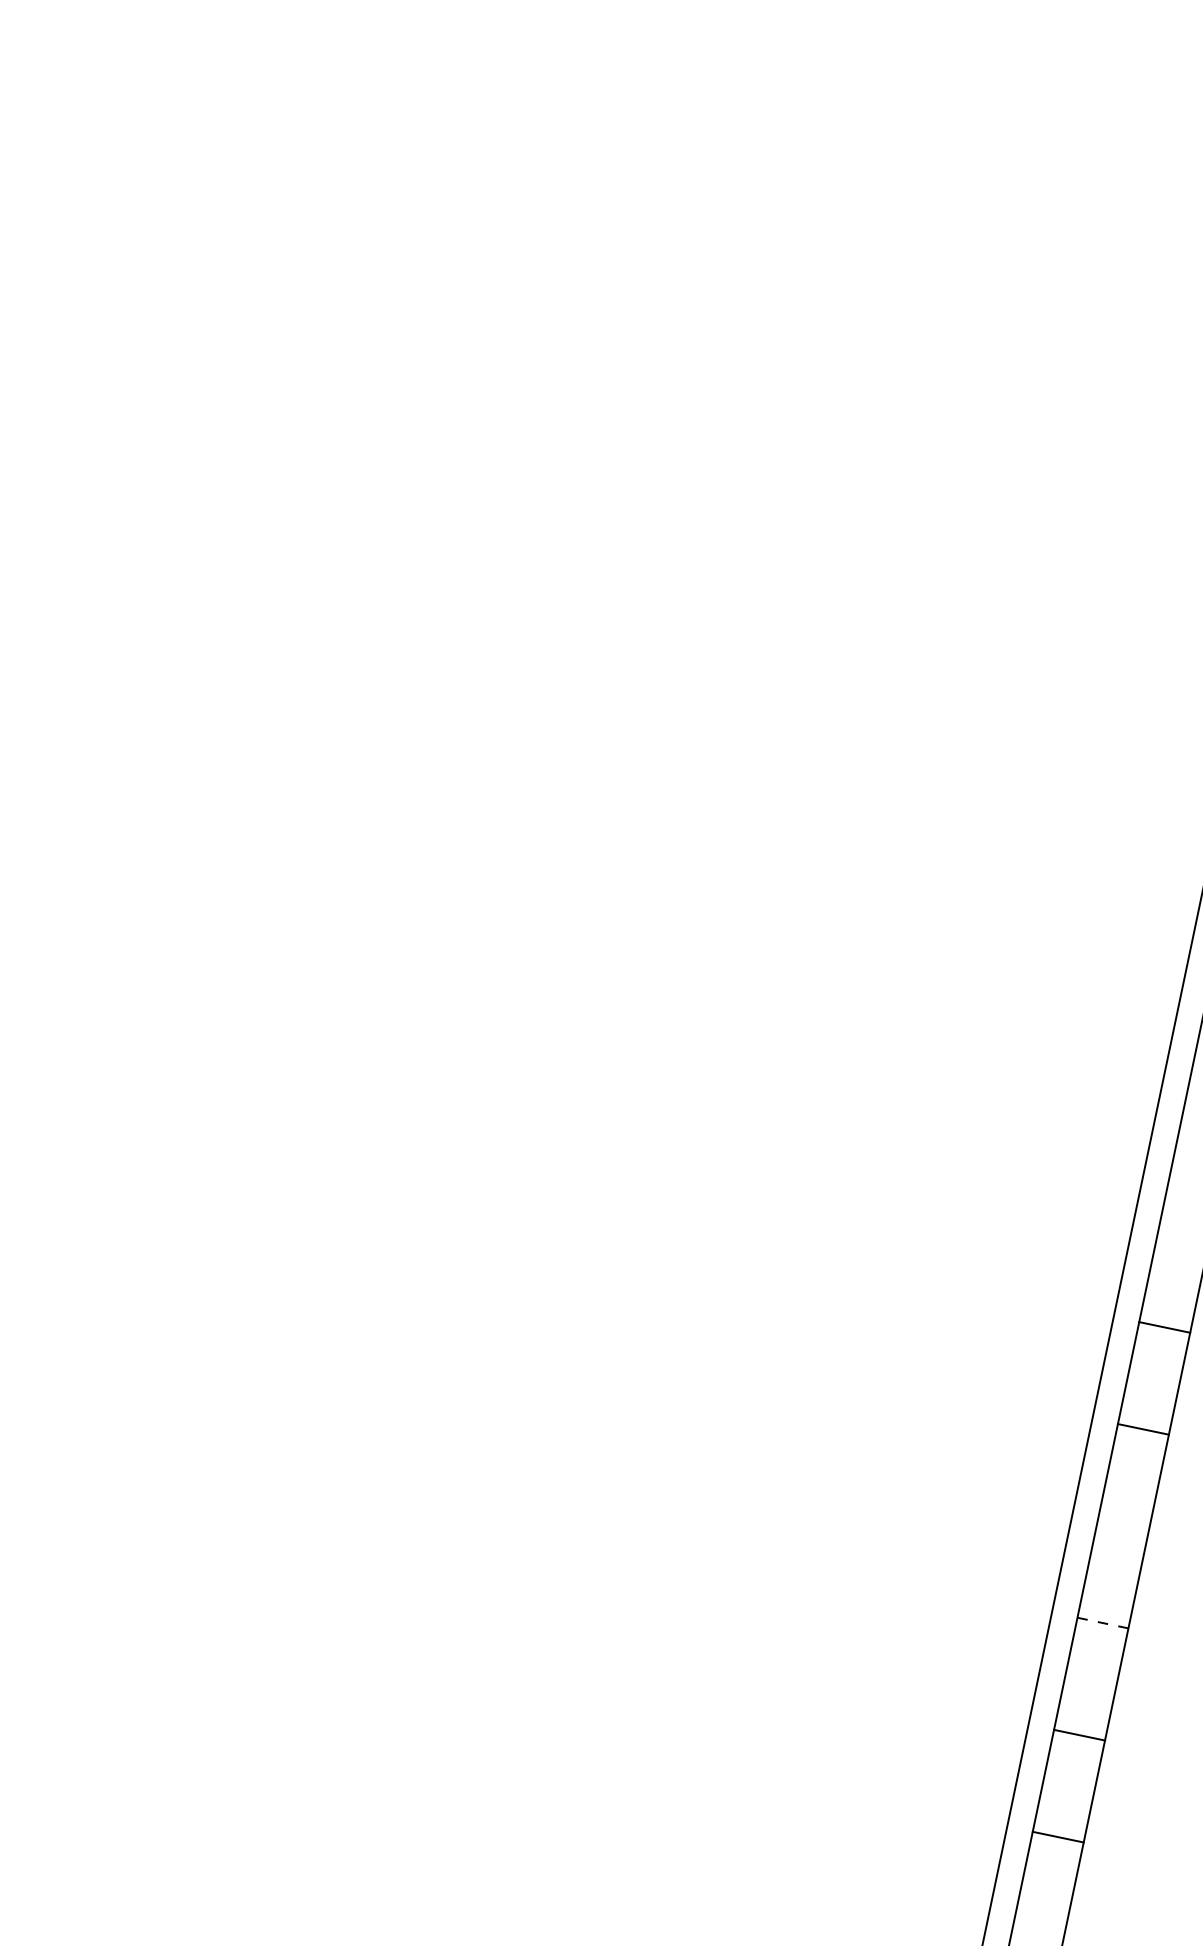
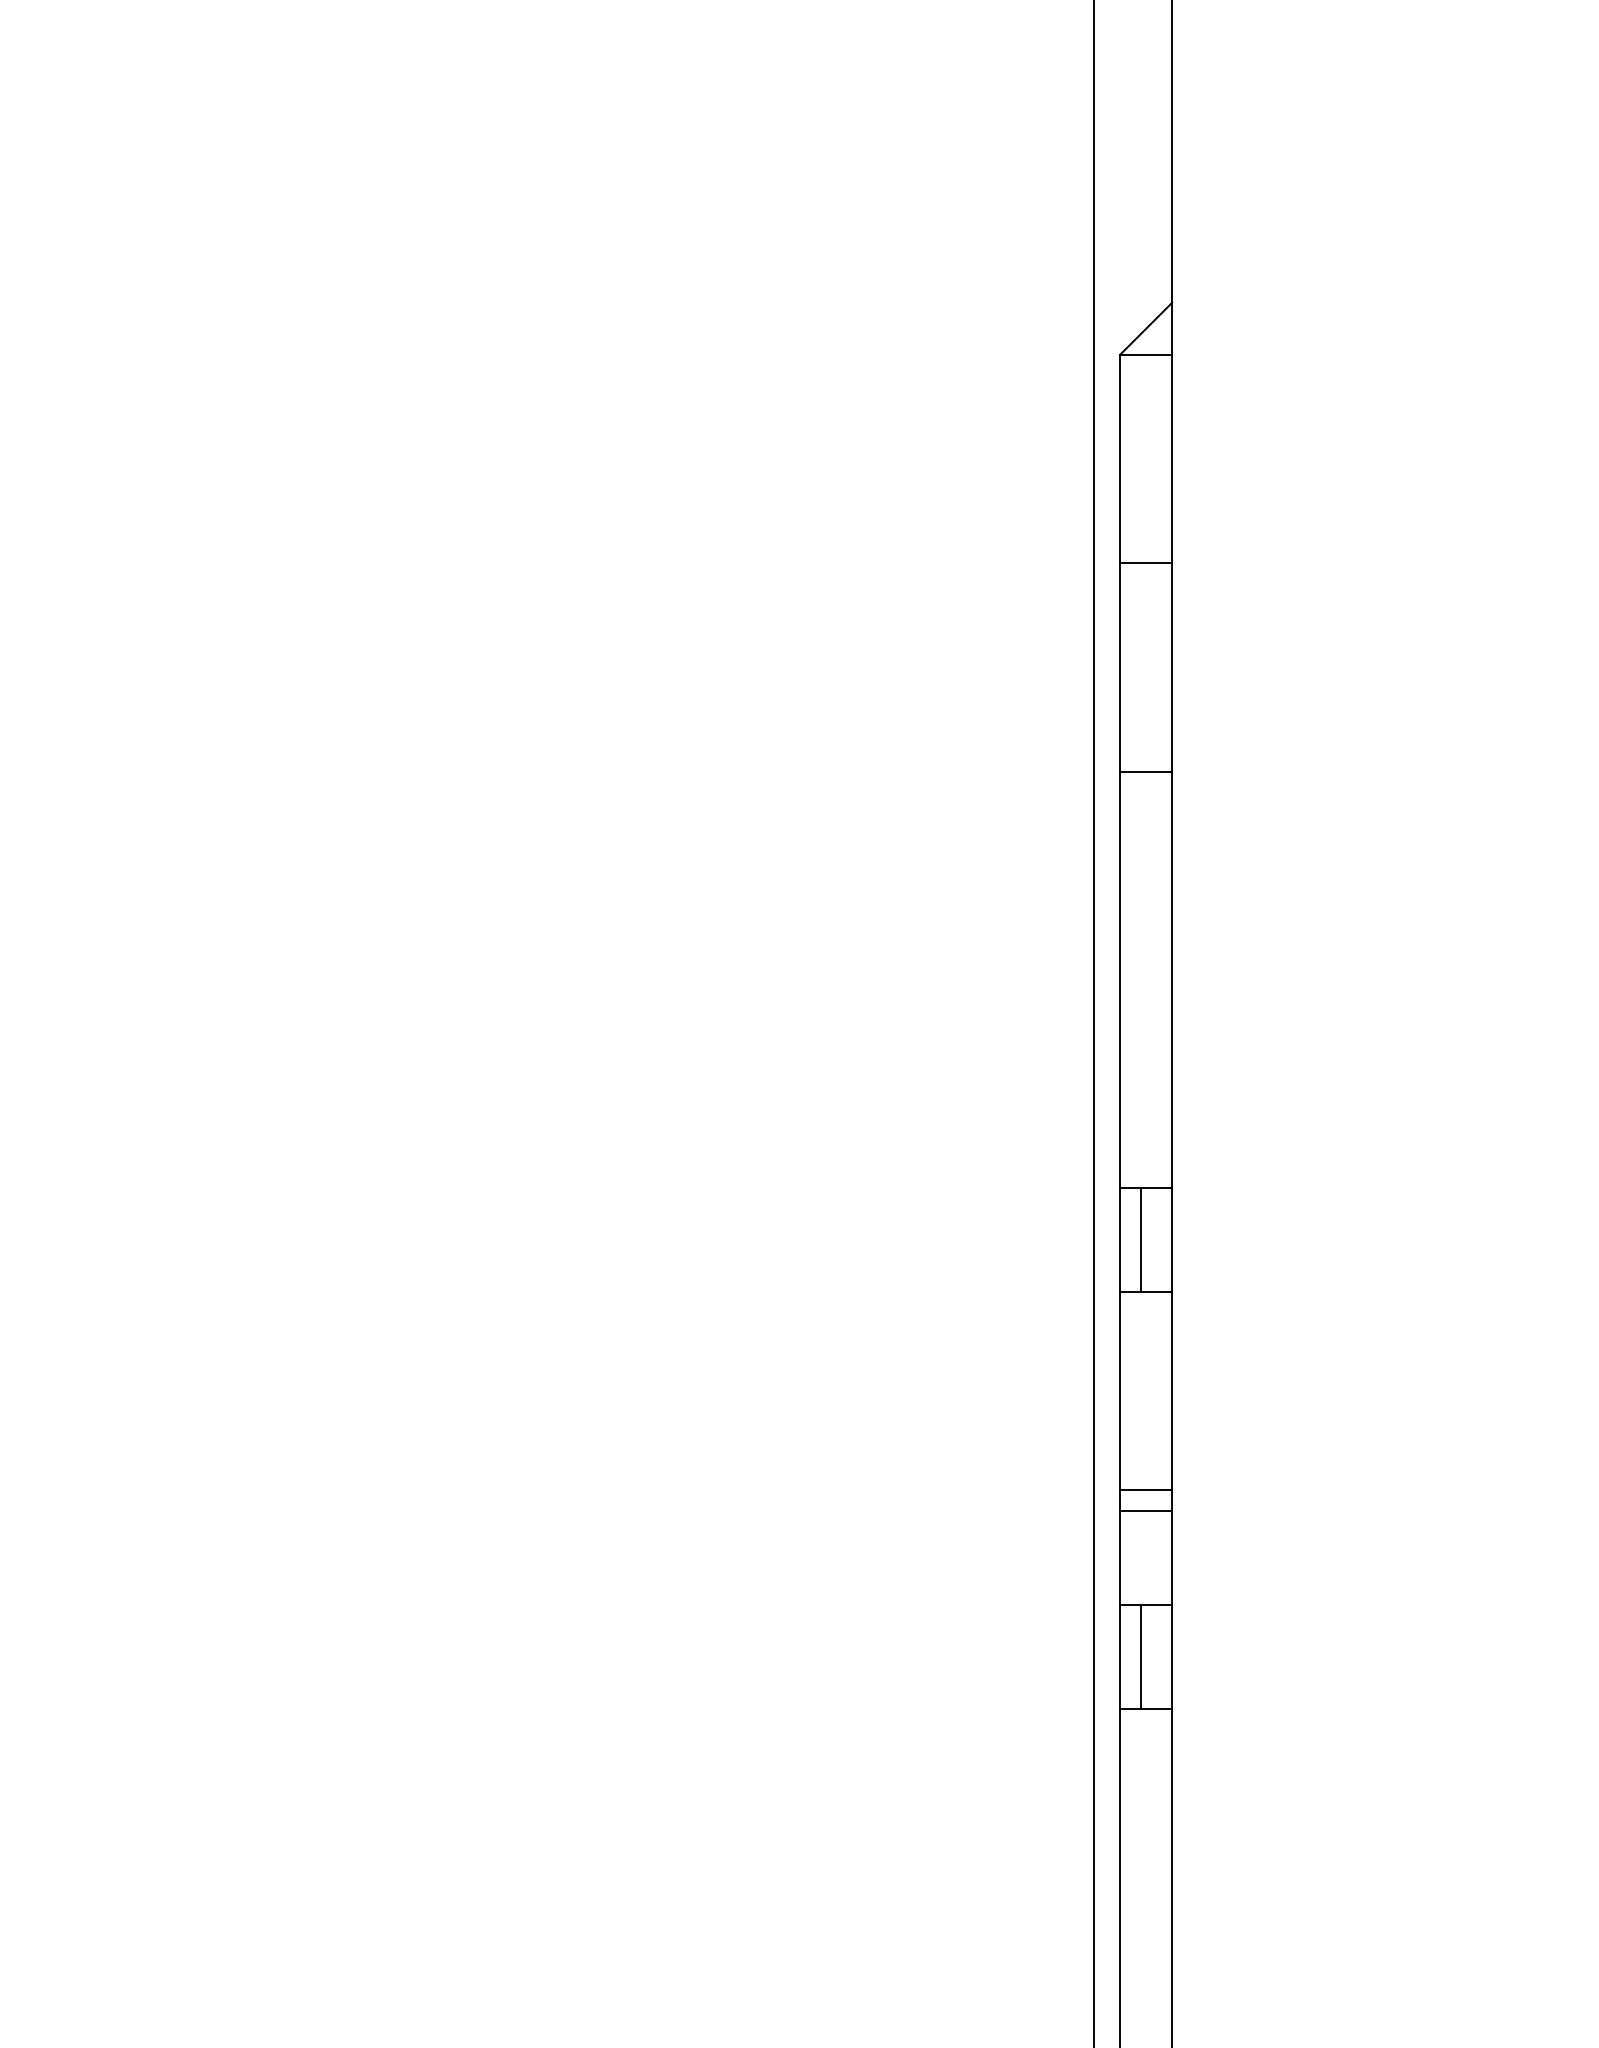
line: (1148, 1377) -> (1140, 1240), added
line: (1103, 1623) -> (1146, 1490), dashed -> solid
line: (1098, 1642) -> (1145, 1510), added
line: (1063, 1784) -> (1140, 1656), added

